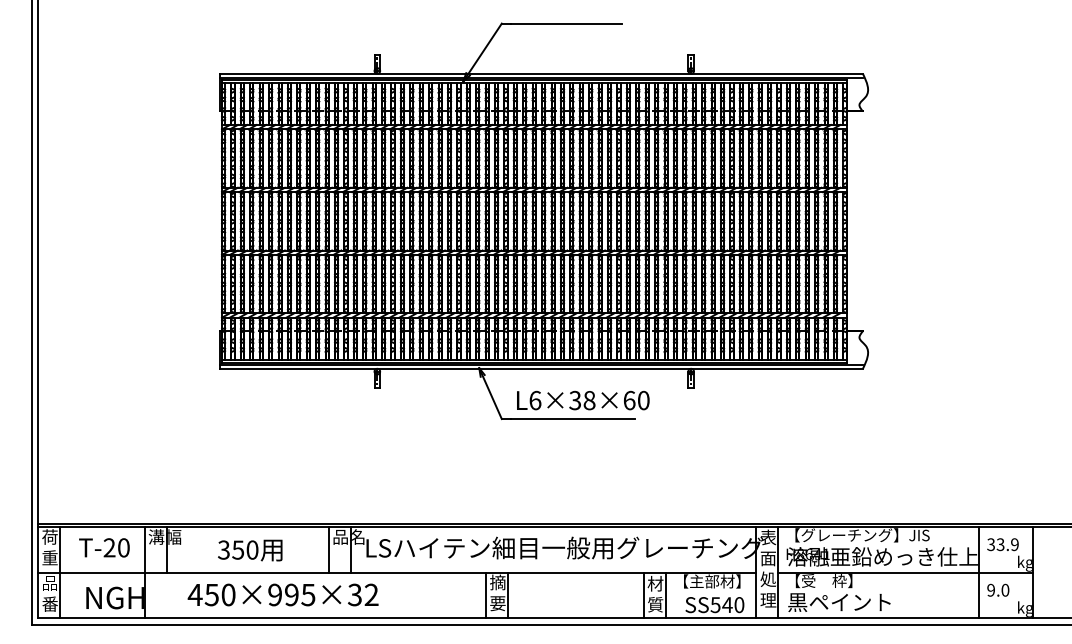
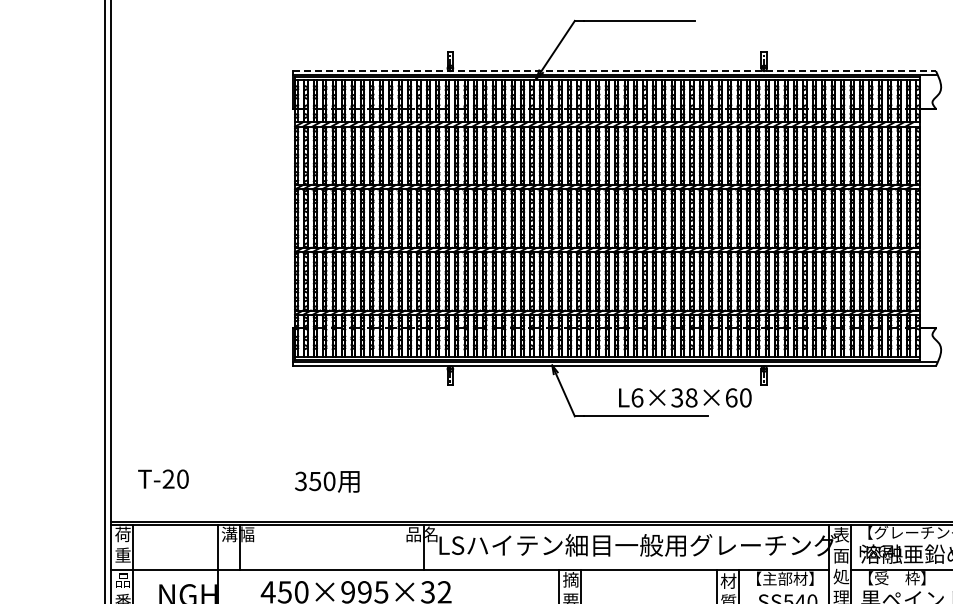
line: (542, 73) -> (615, 70), solid -> dashed
text: (583, 400) -> (685, 397), moved
text: (104, 547) -> (163, 478), moved
line: (328, 549) -> (401, 546), removed
text: (250, 550) -> (327, 481), moved

